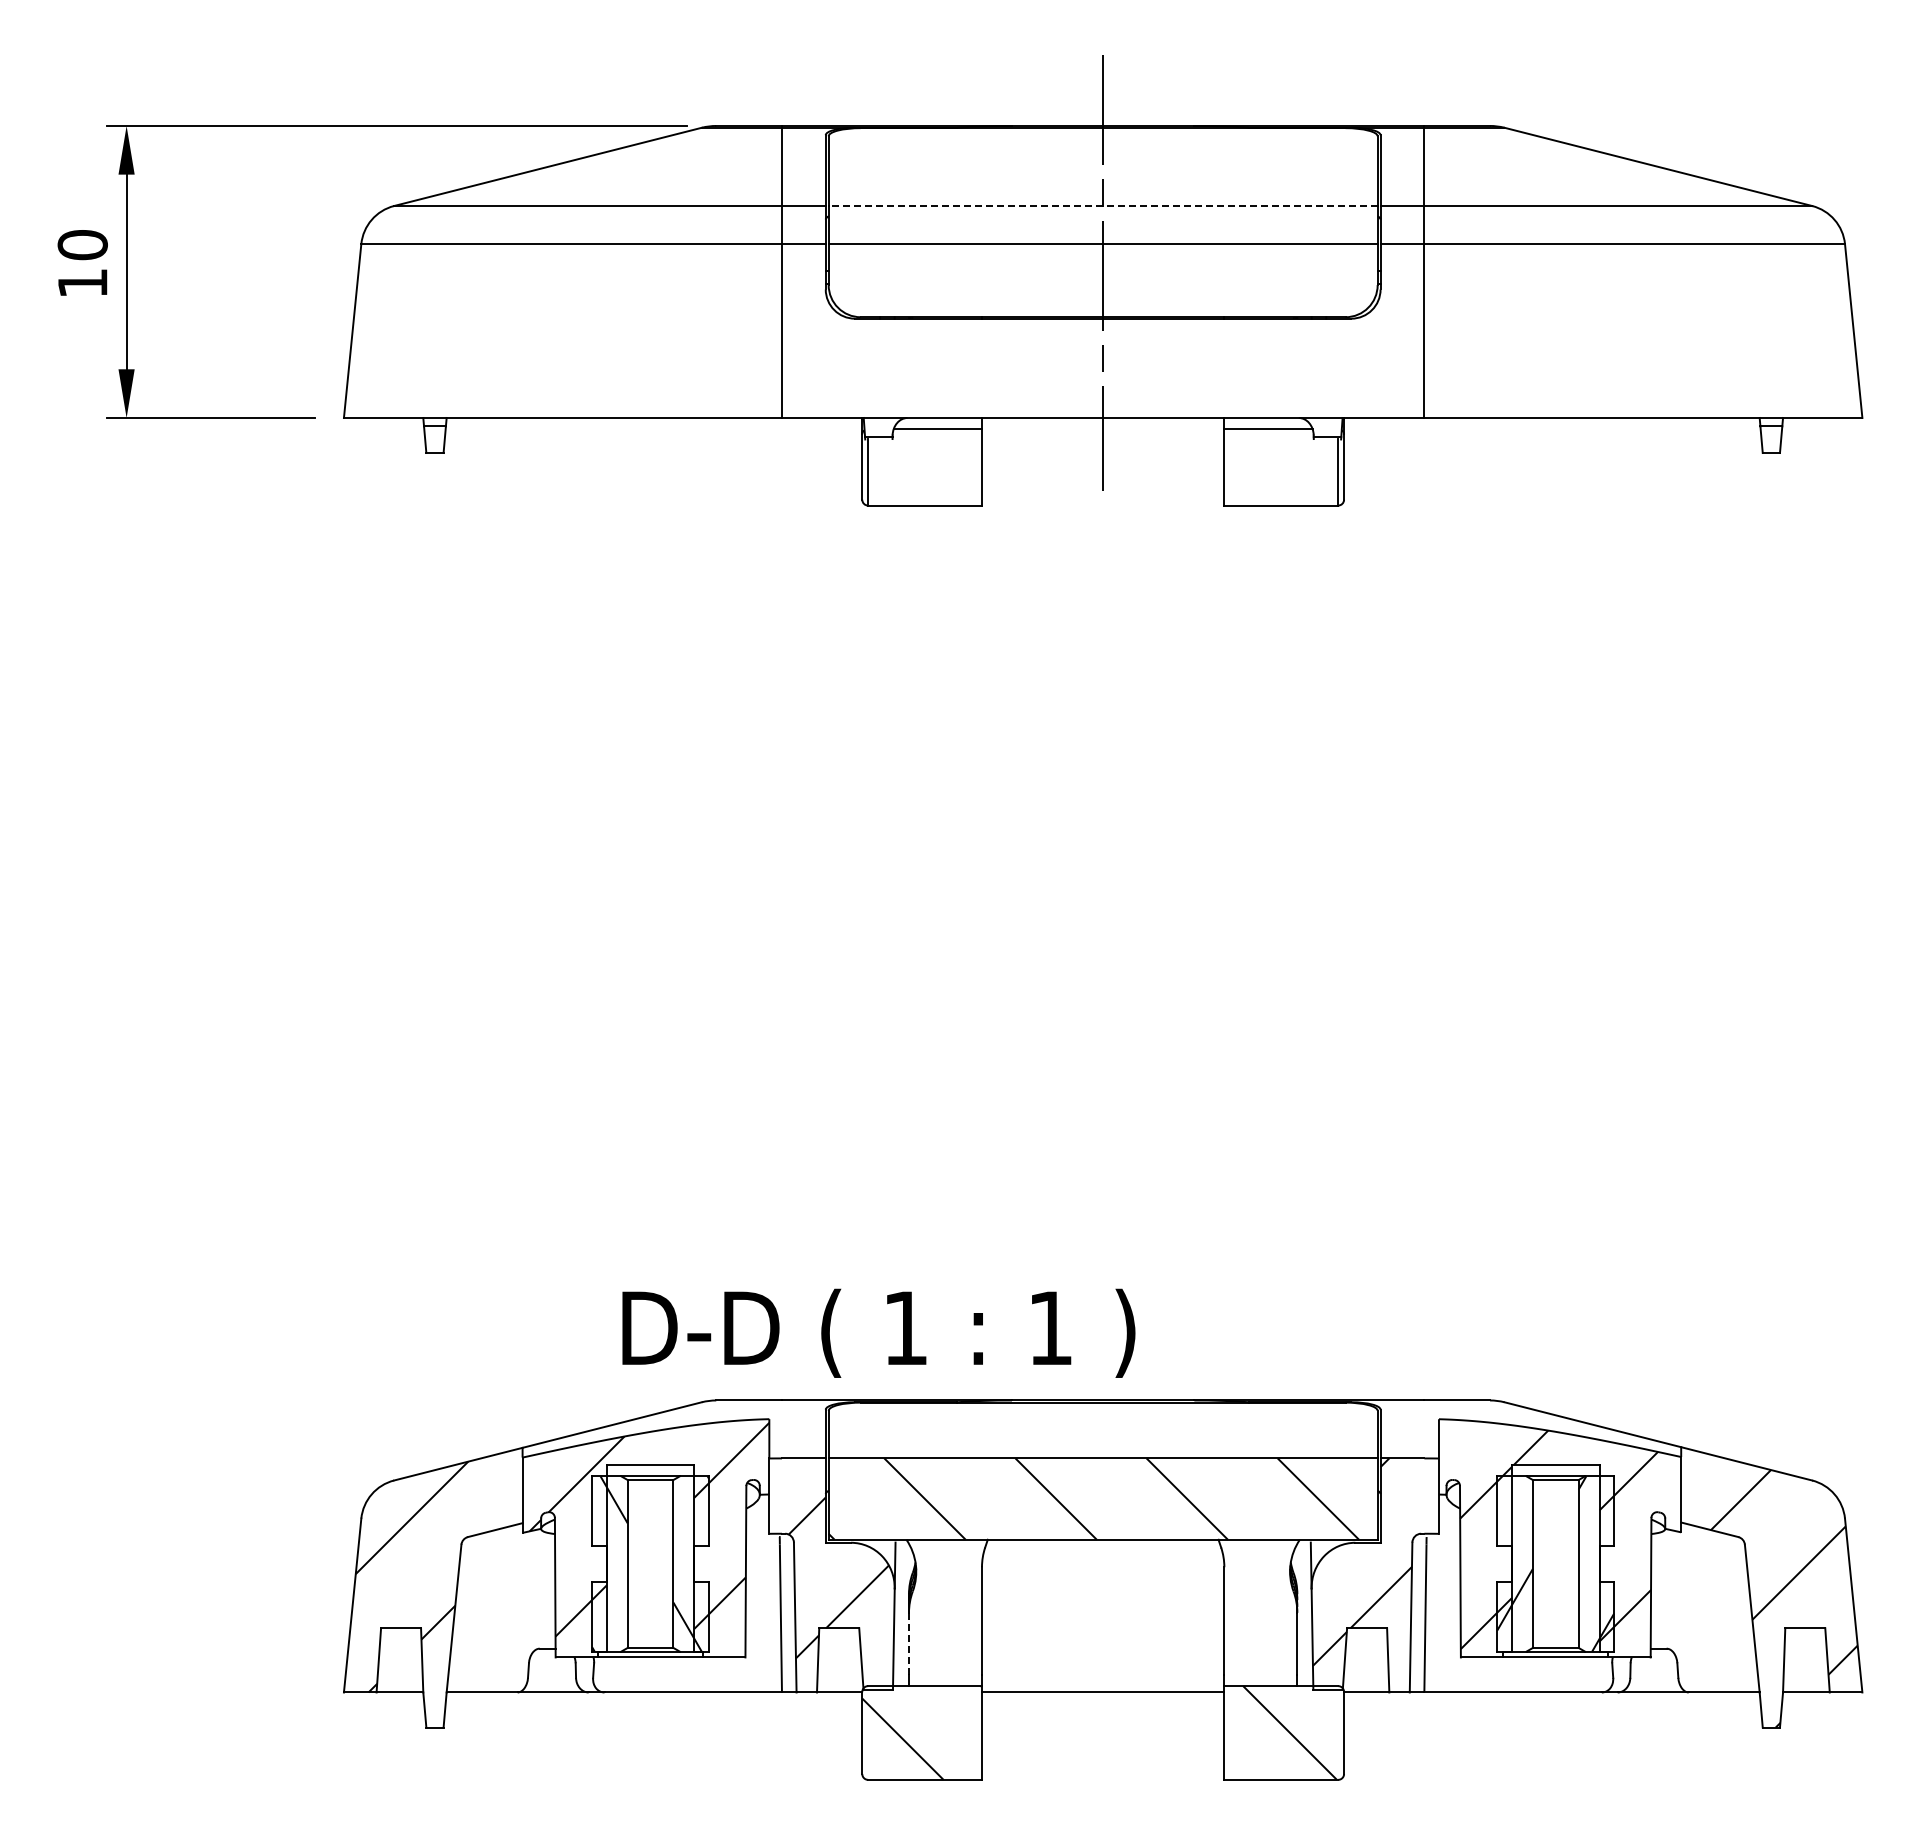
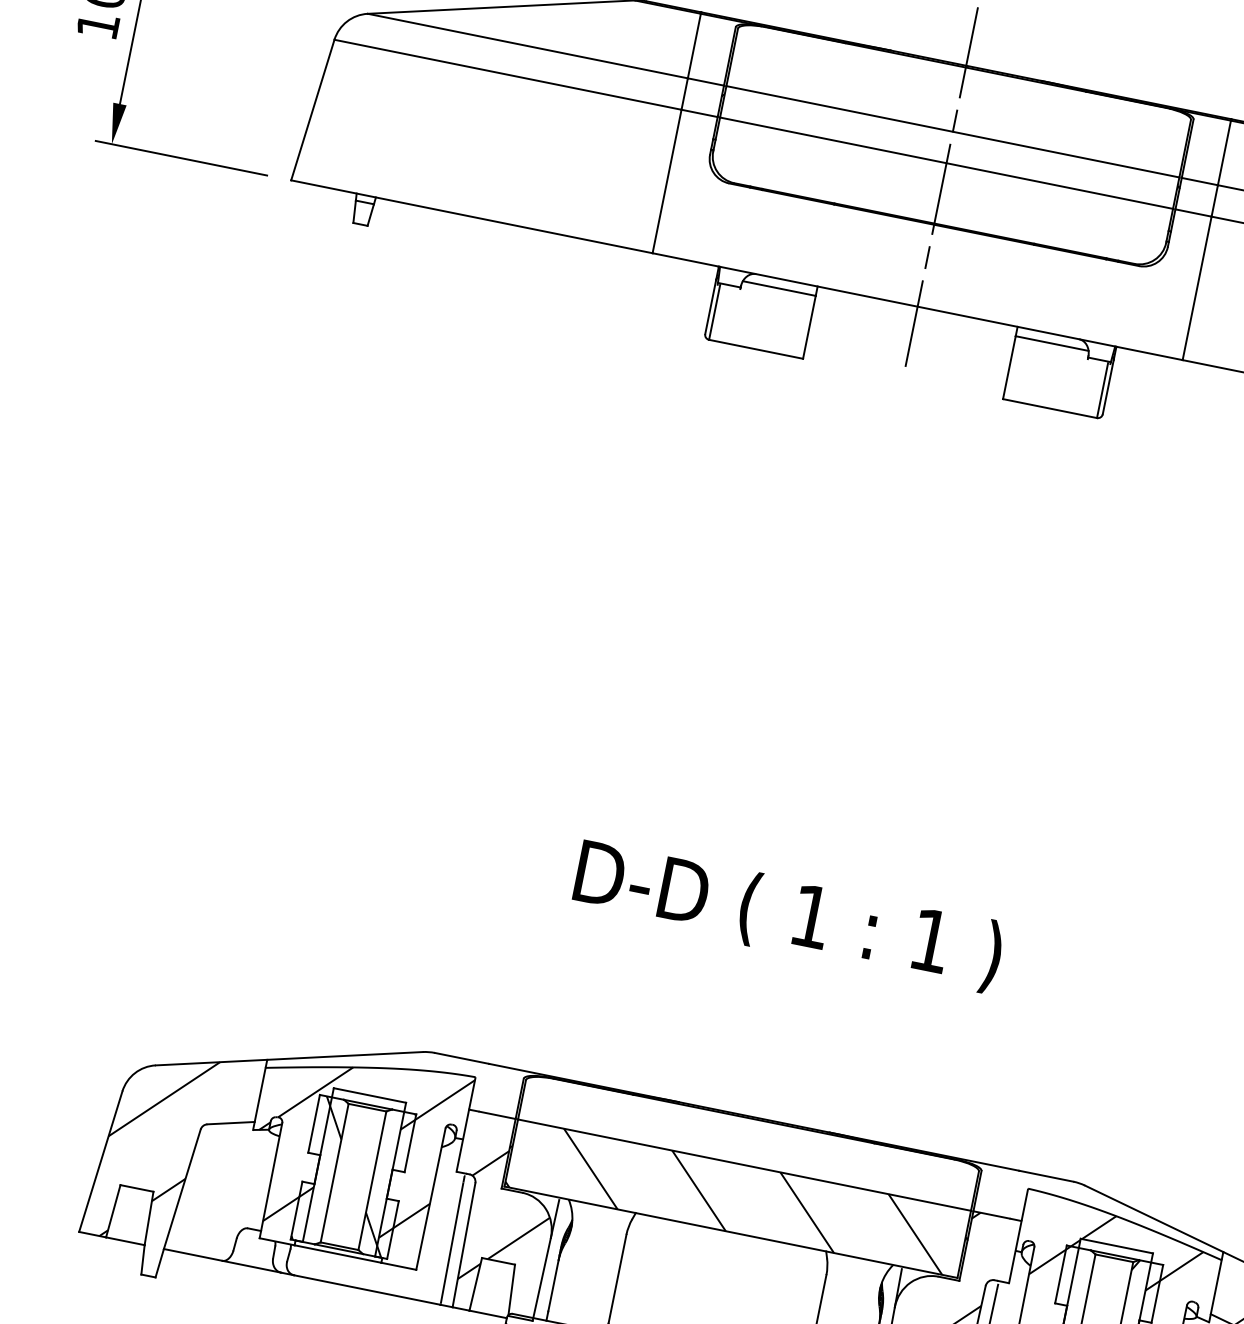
line: (1102, 206) -> (952, 132), dashed -> solid
text: (878, 1332) -> (788, 915), moved
line: (908, 1643) -> (553, 1285), dashed -> solid

